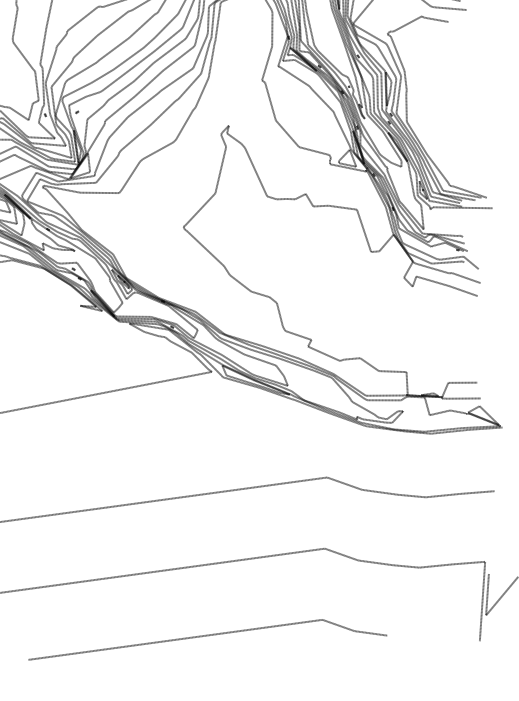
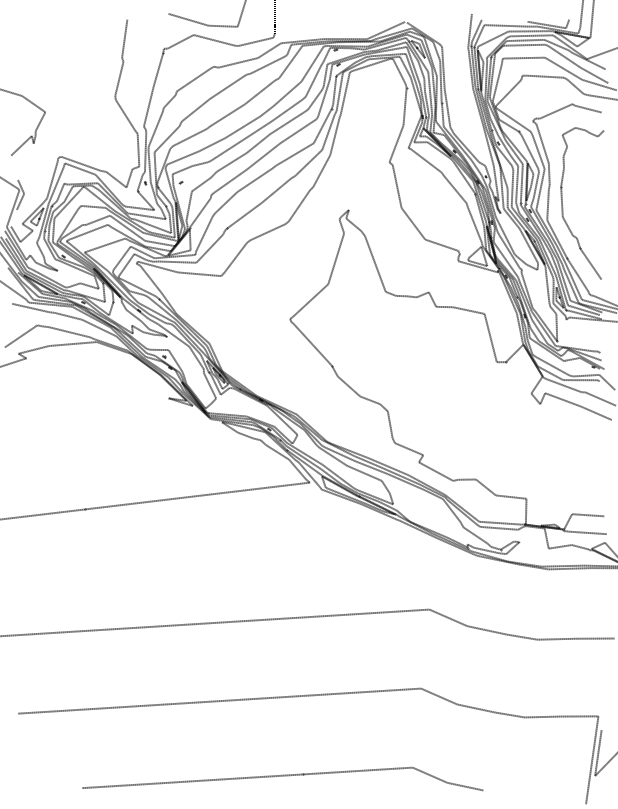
curve: (420, 109) -> (563, 207), added

